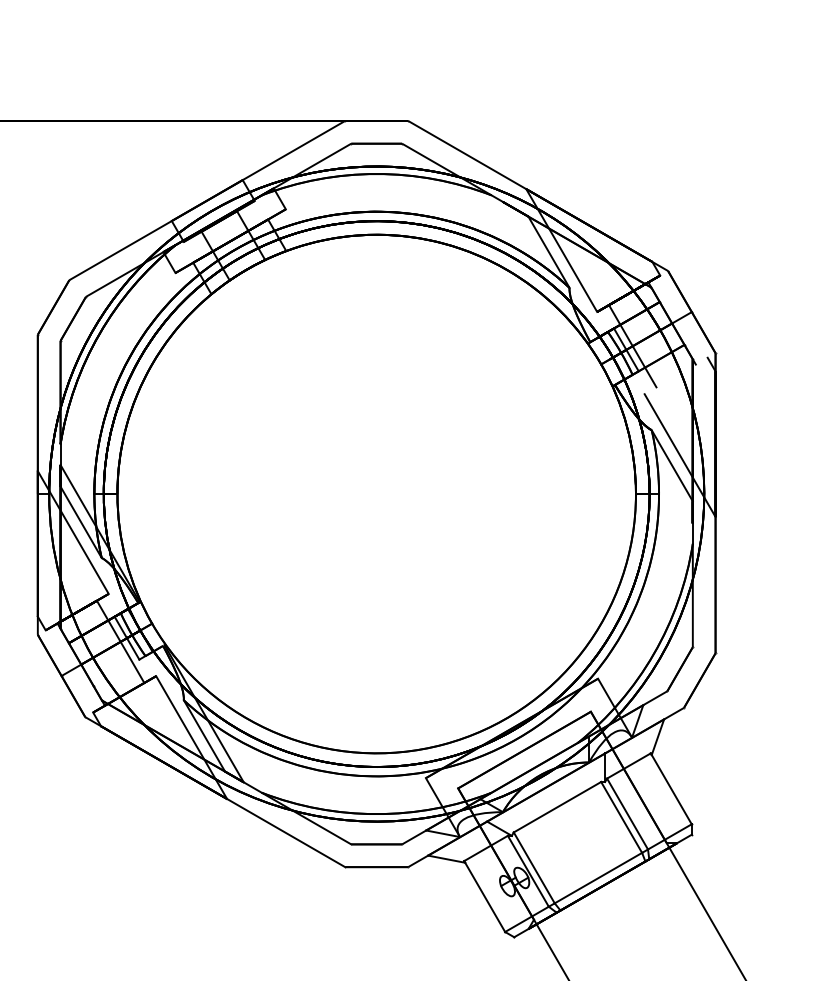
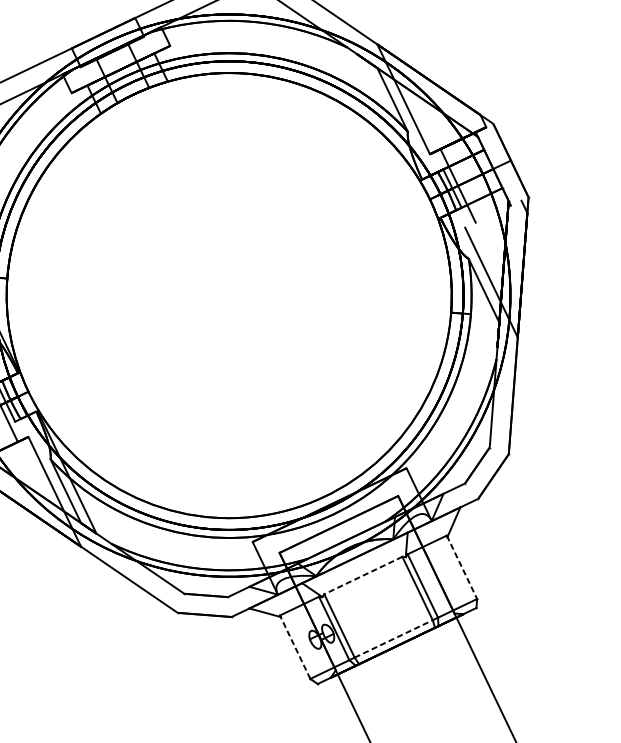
line: (671, 788) -> (462, 567), solid -> dashed
line: (557, 807) -> (363, 575), solid -> dashed
line: (598, 877) -> (393, 638), solid -> dashed
line: (484, 896) -> (295, 647), solid -> dashed

